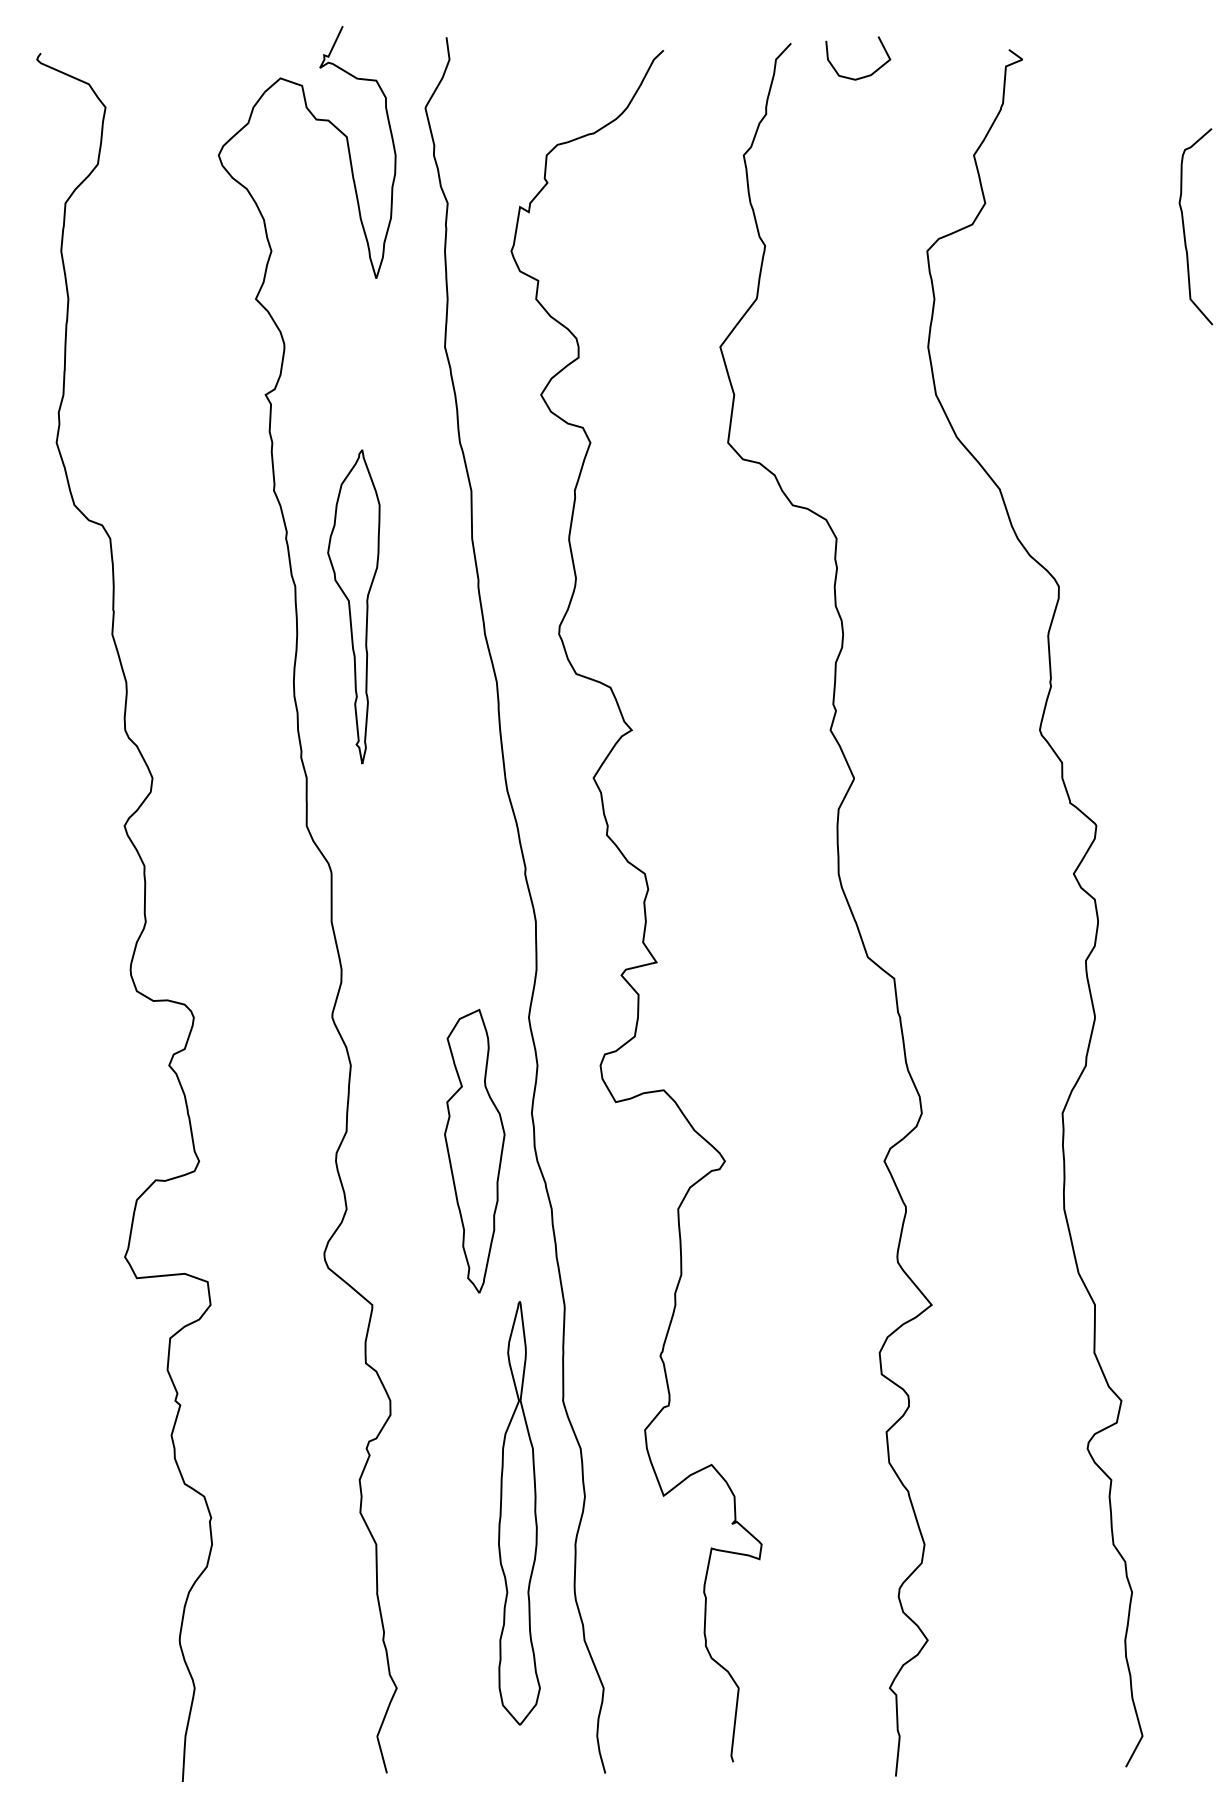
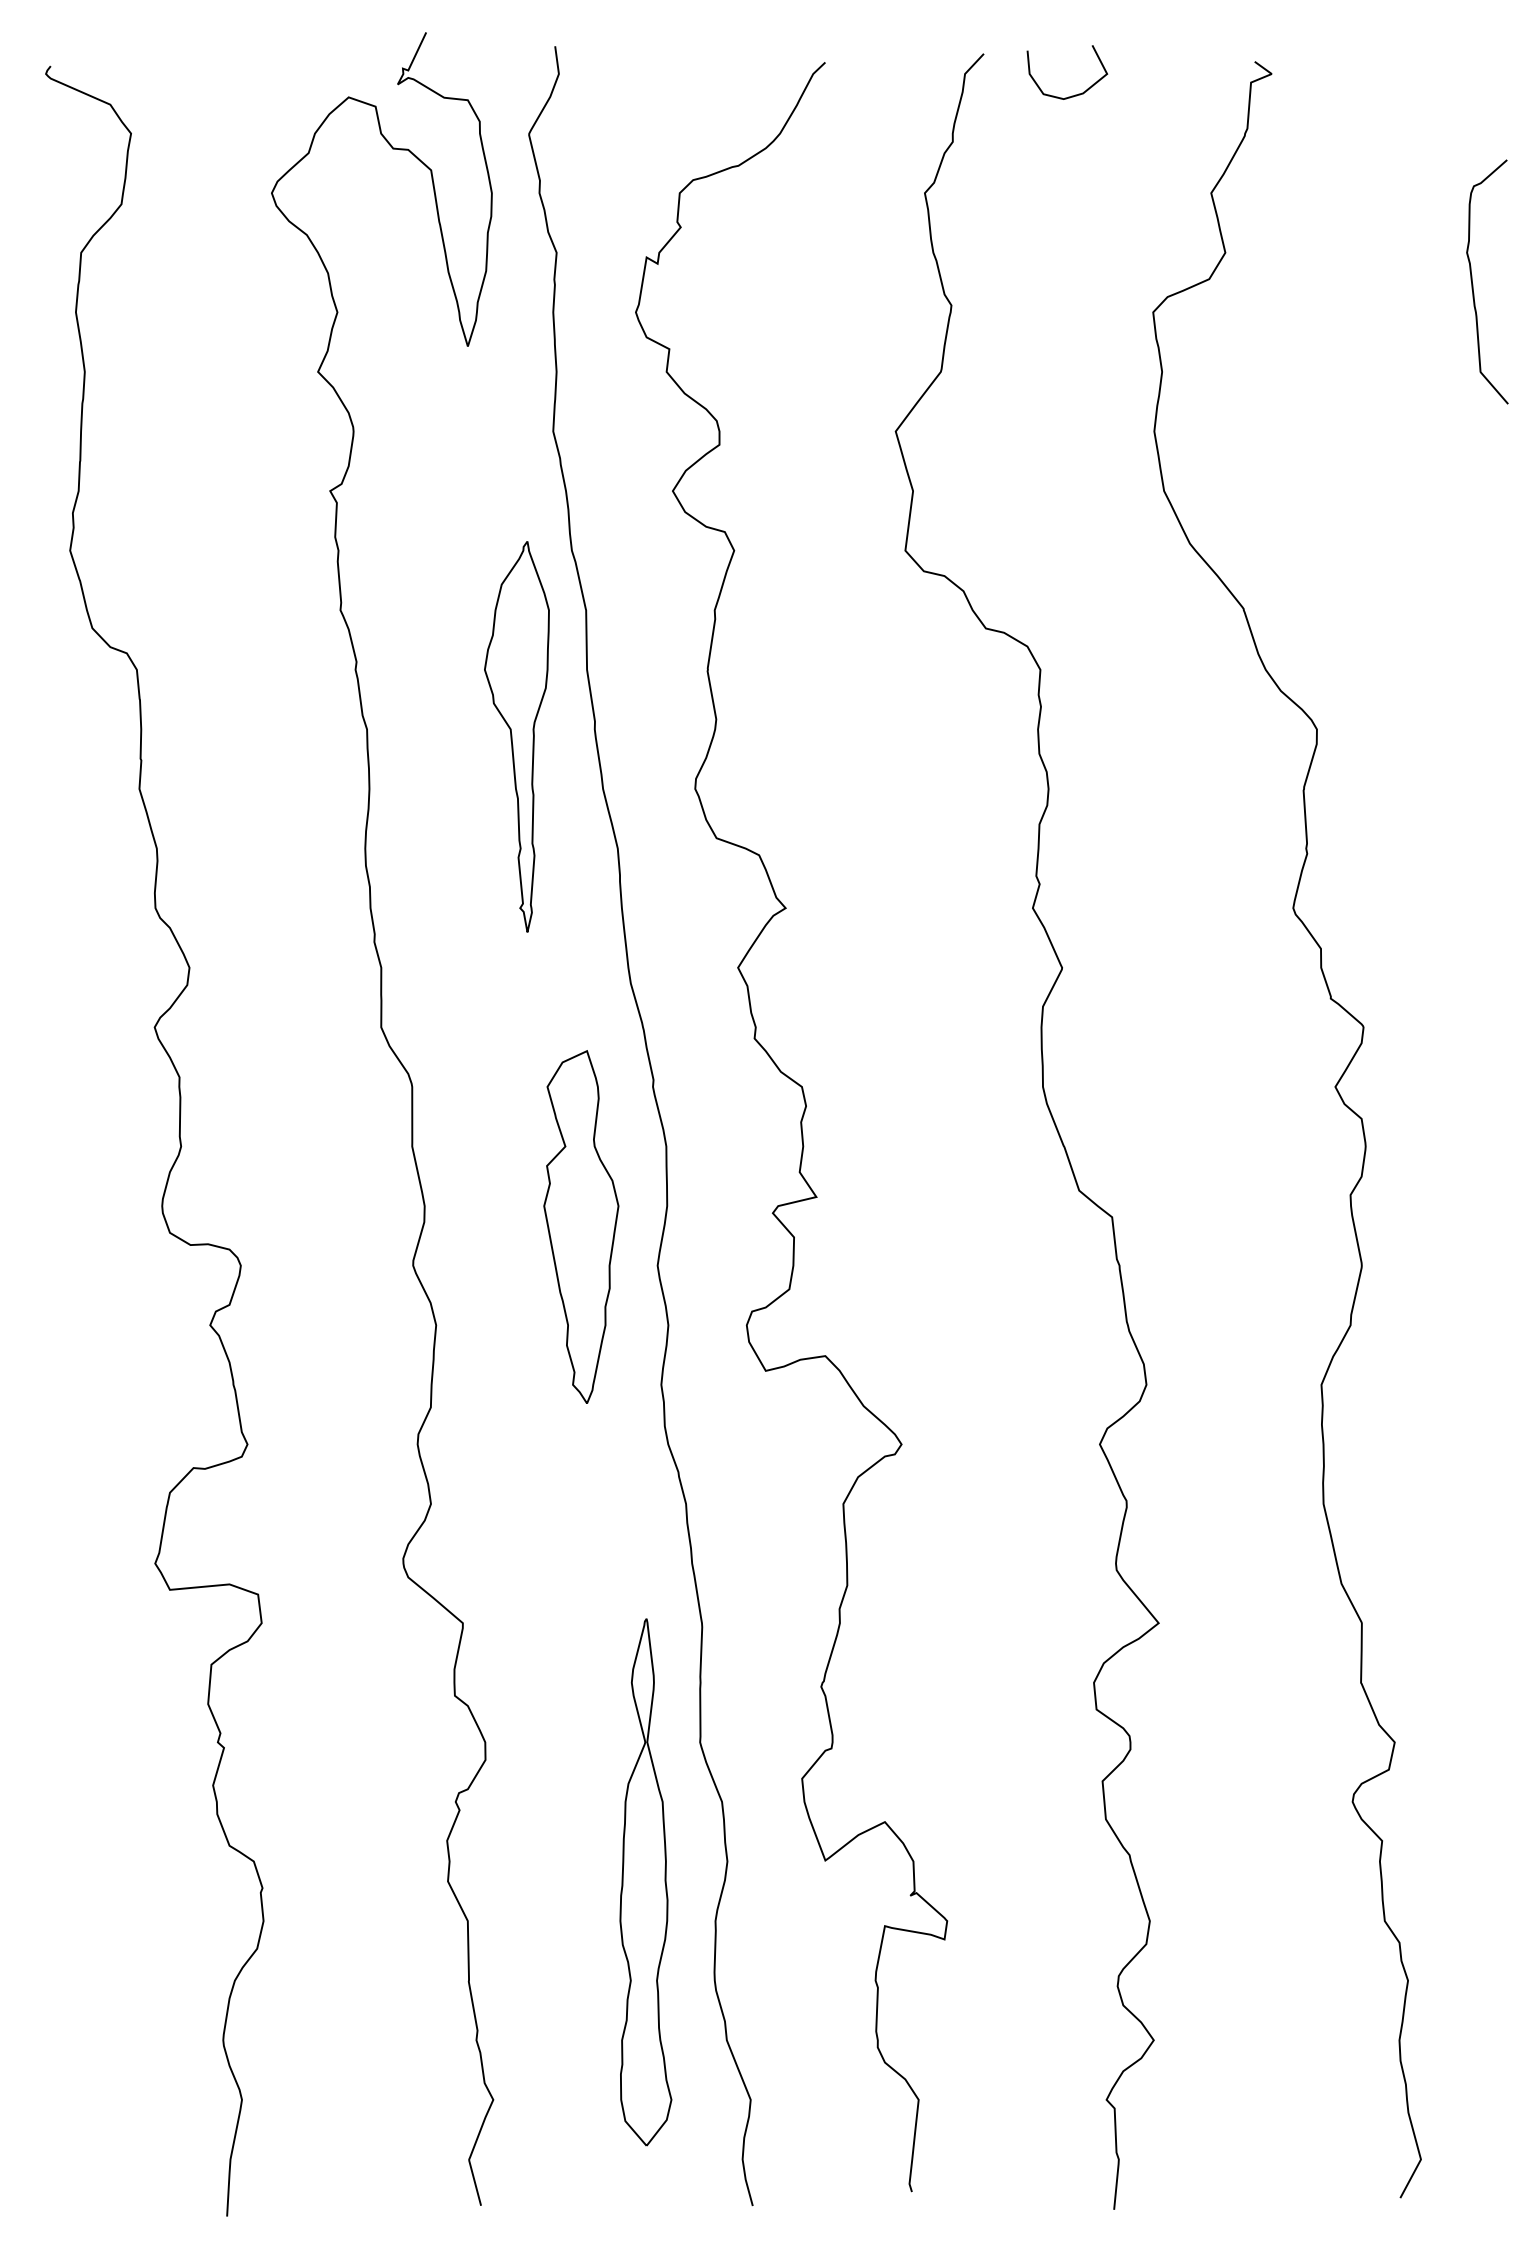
part: (353, 606) -> (516, 736), moved
part: (474, 1150) -> (581, 1226), moved

